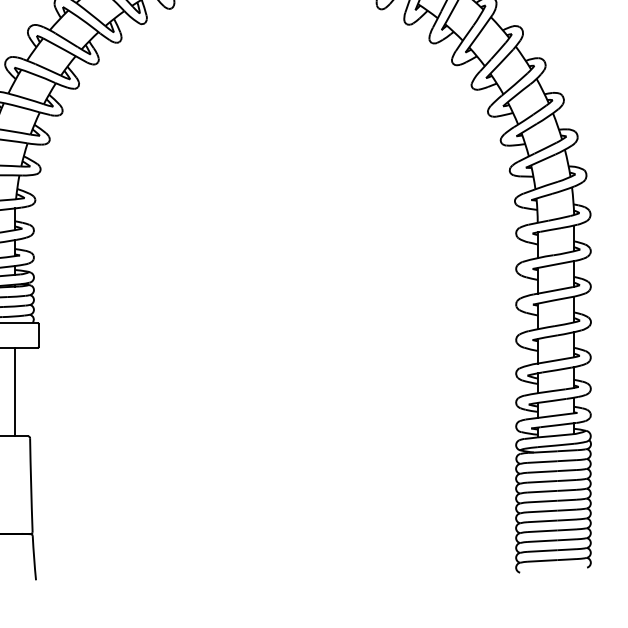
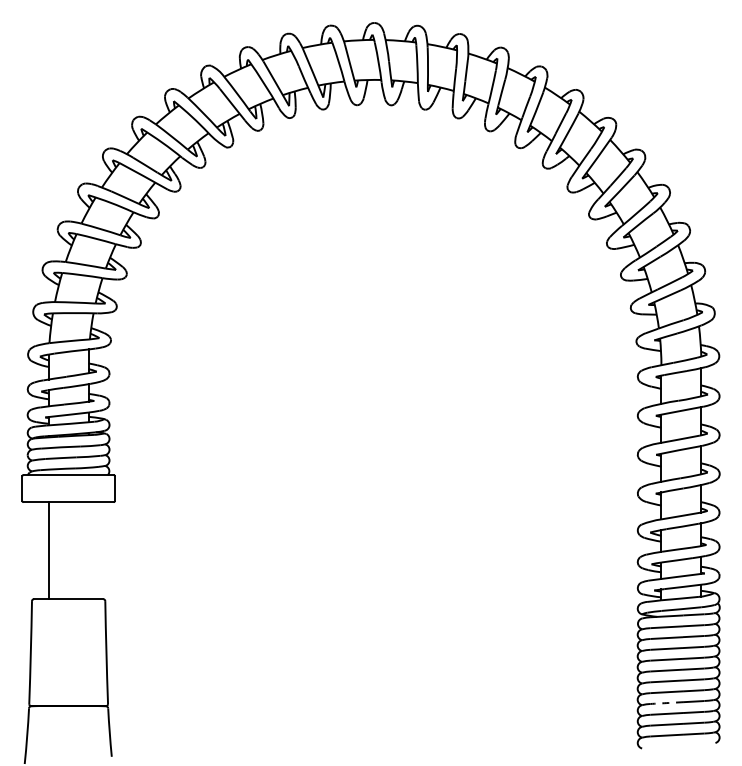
line: (14, 391) -> (88, 550), removed
arc: (542, 531) -> (666, 703), solid -> dashed

